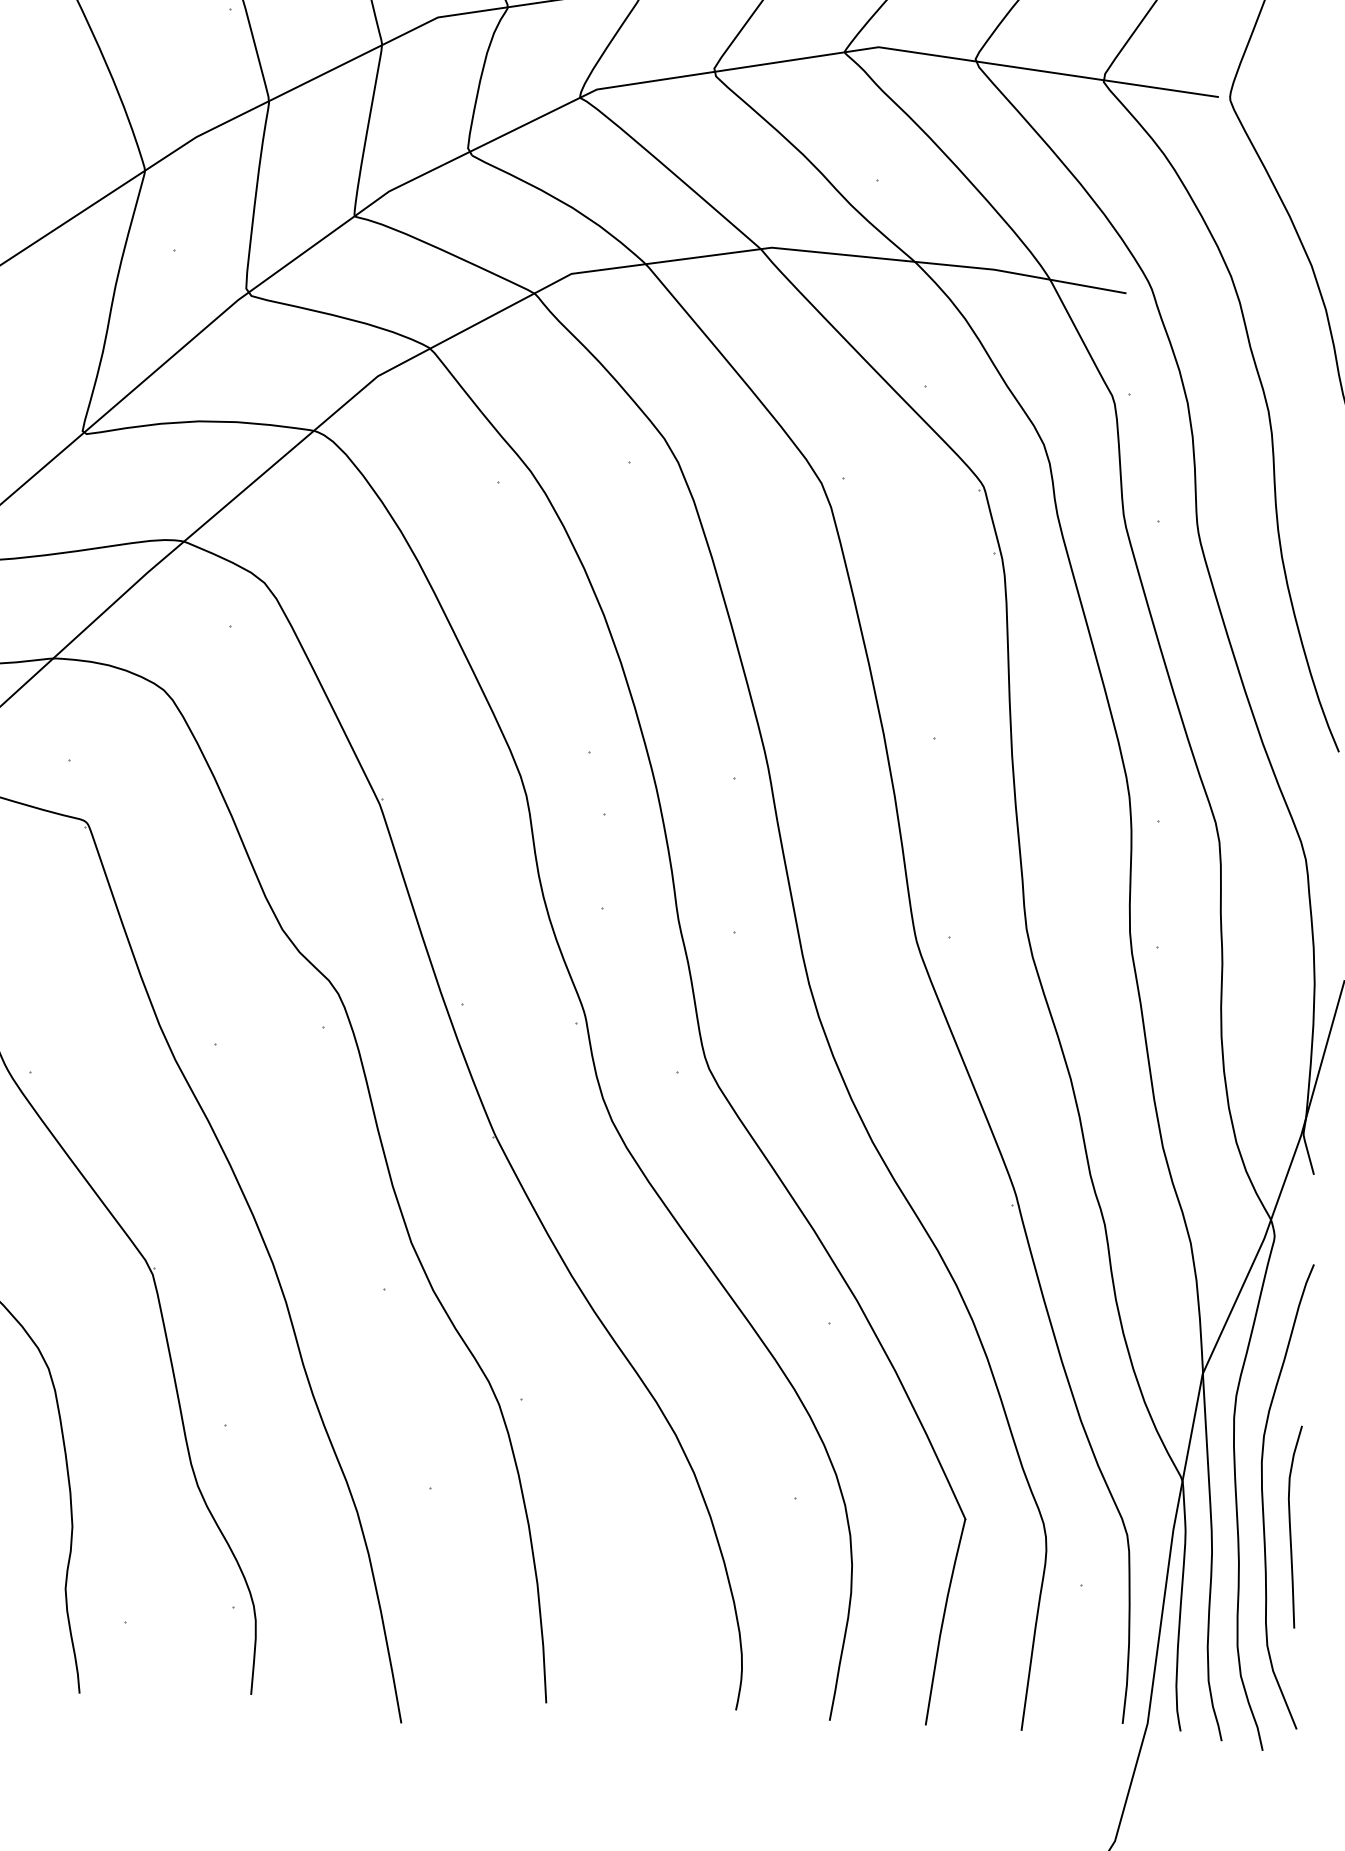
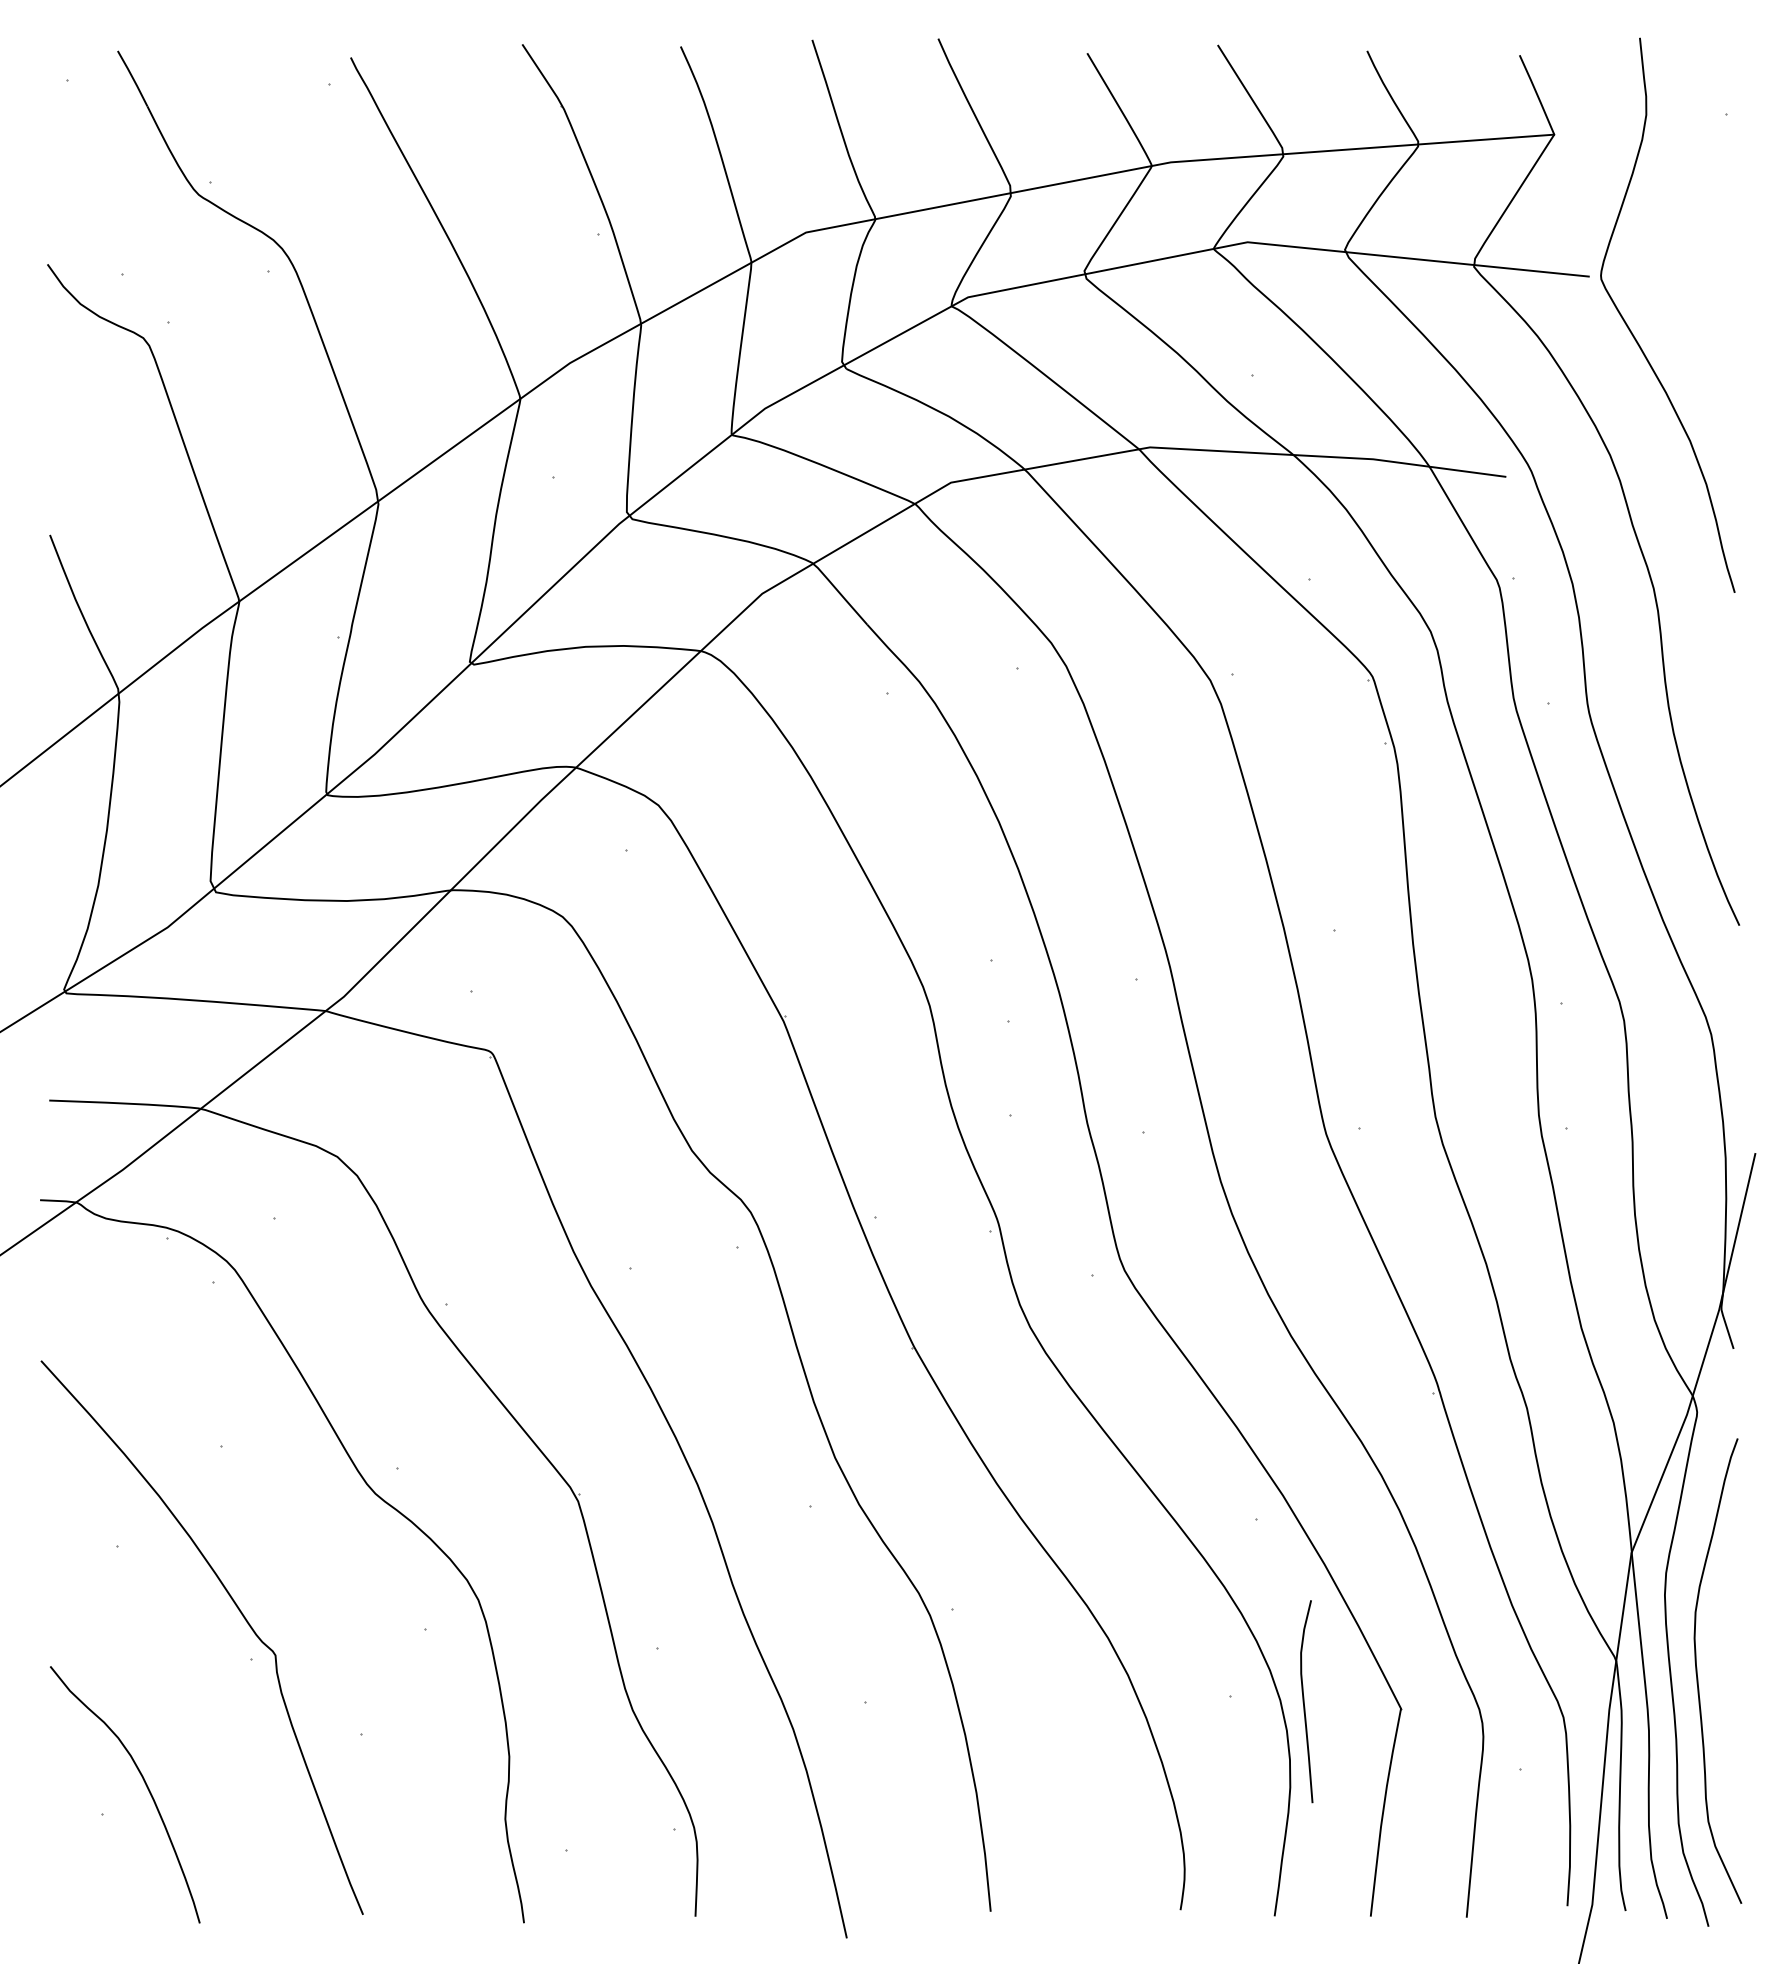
curve: (1290, 1526) -> (1304, 1701), moved

